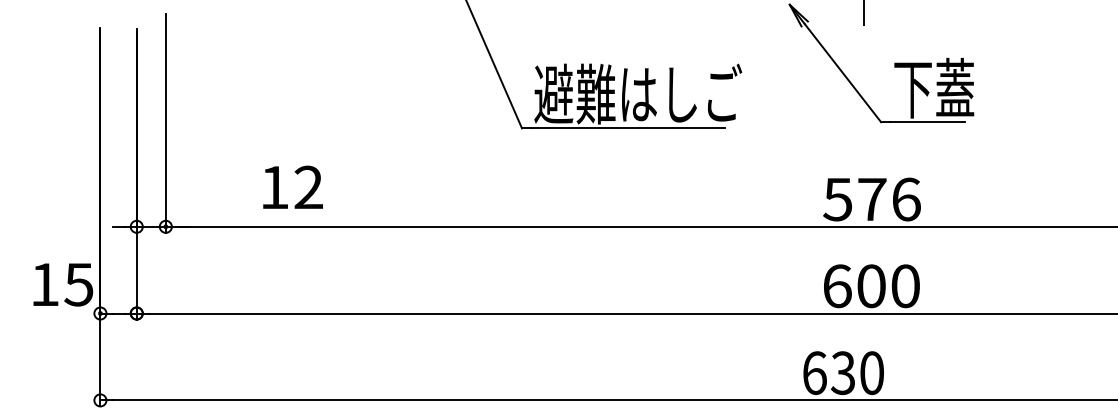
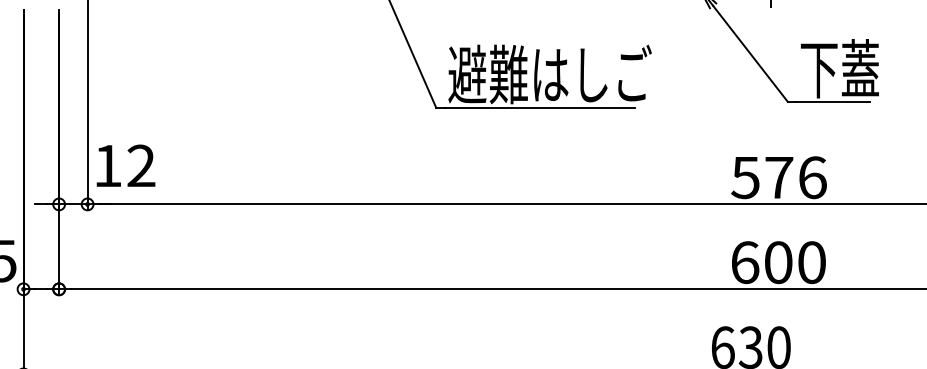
text: (292, 186) -> (125, 164), moved

